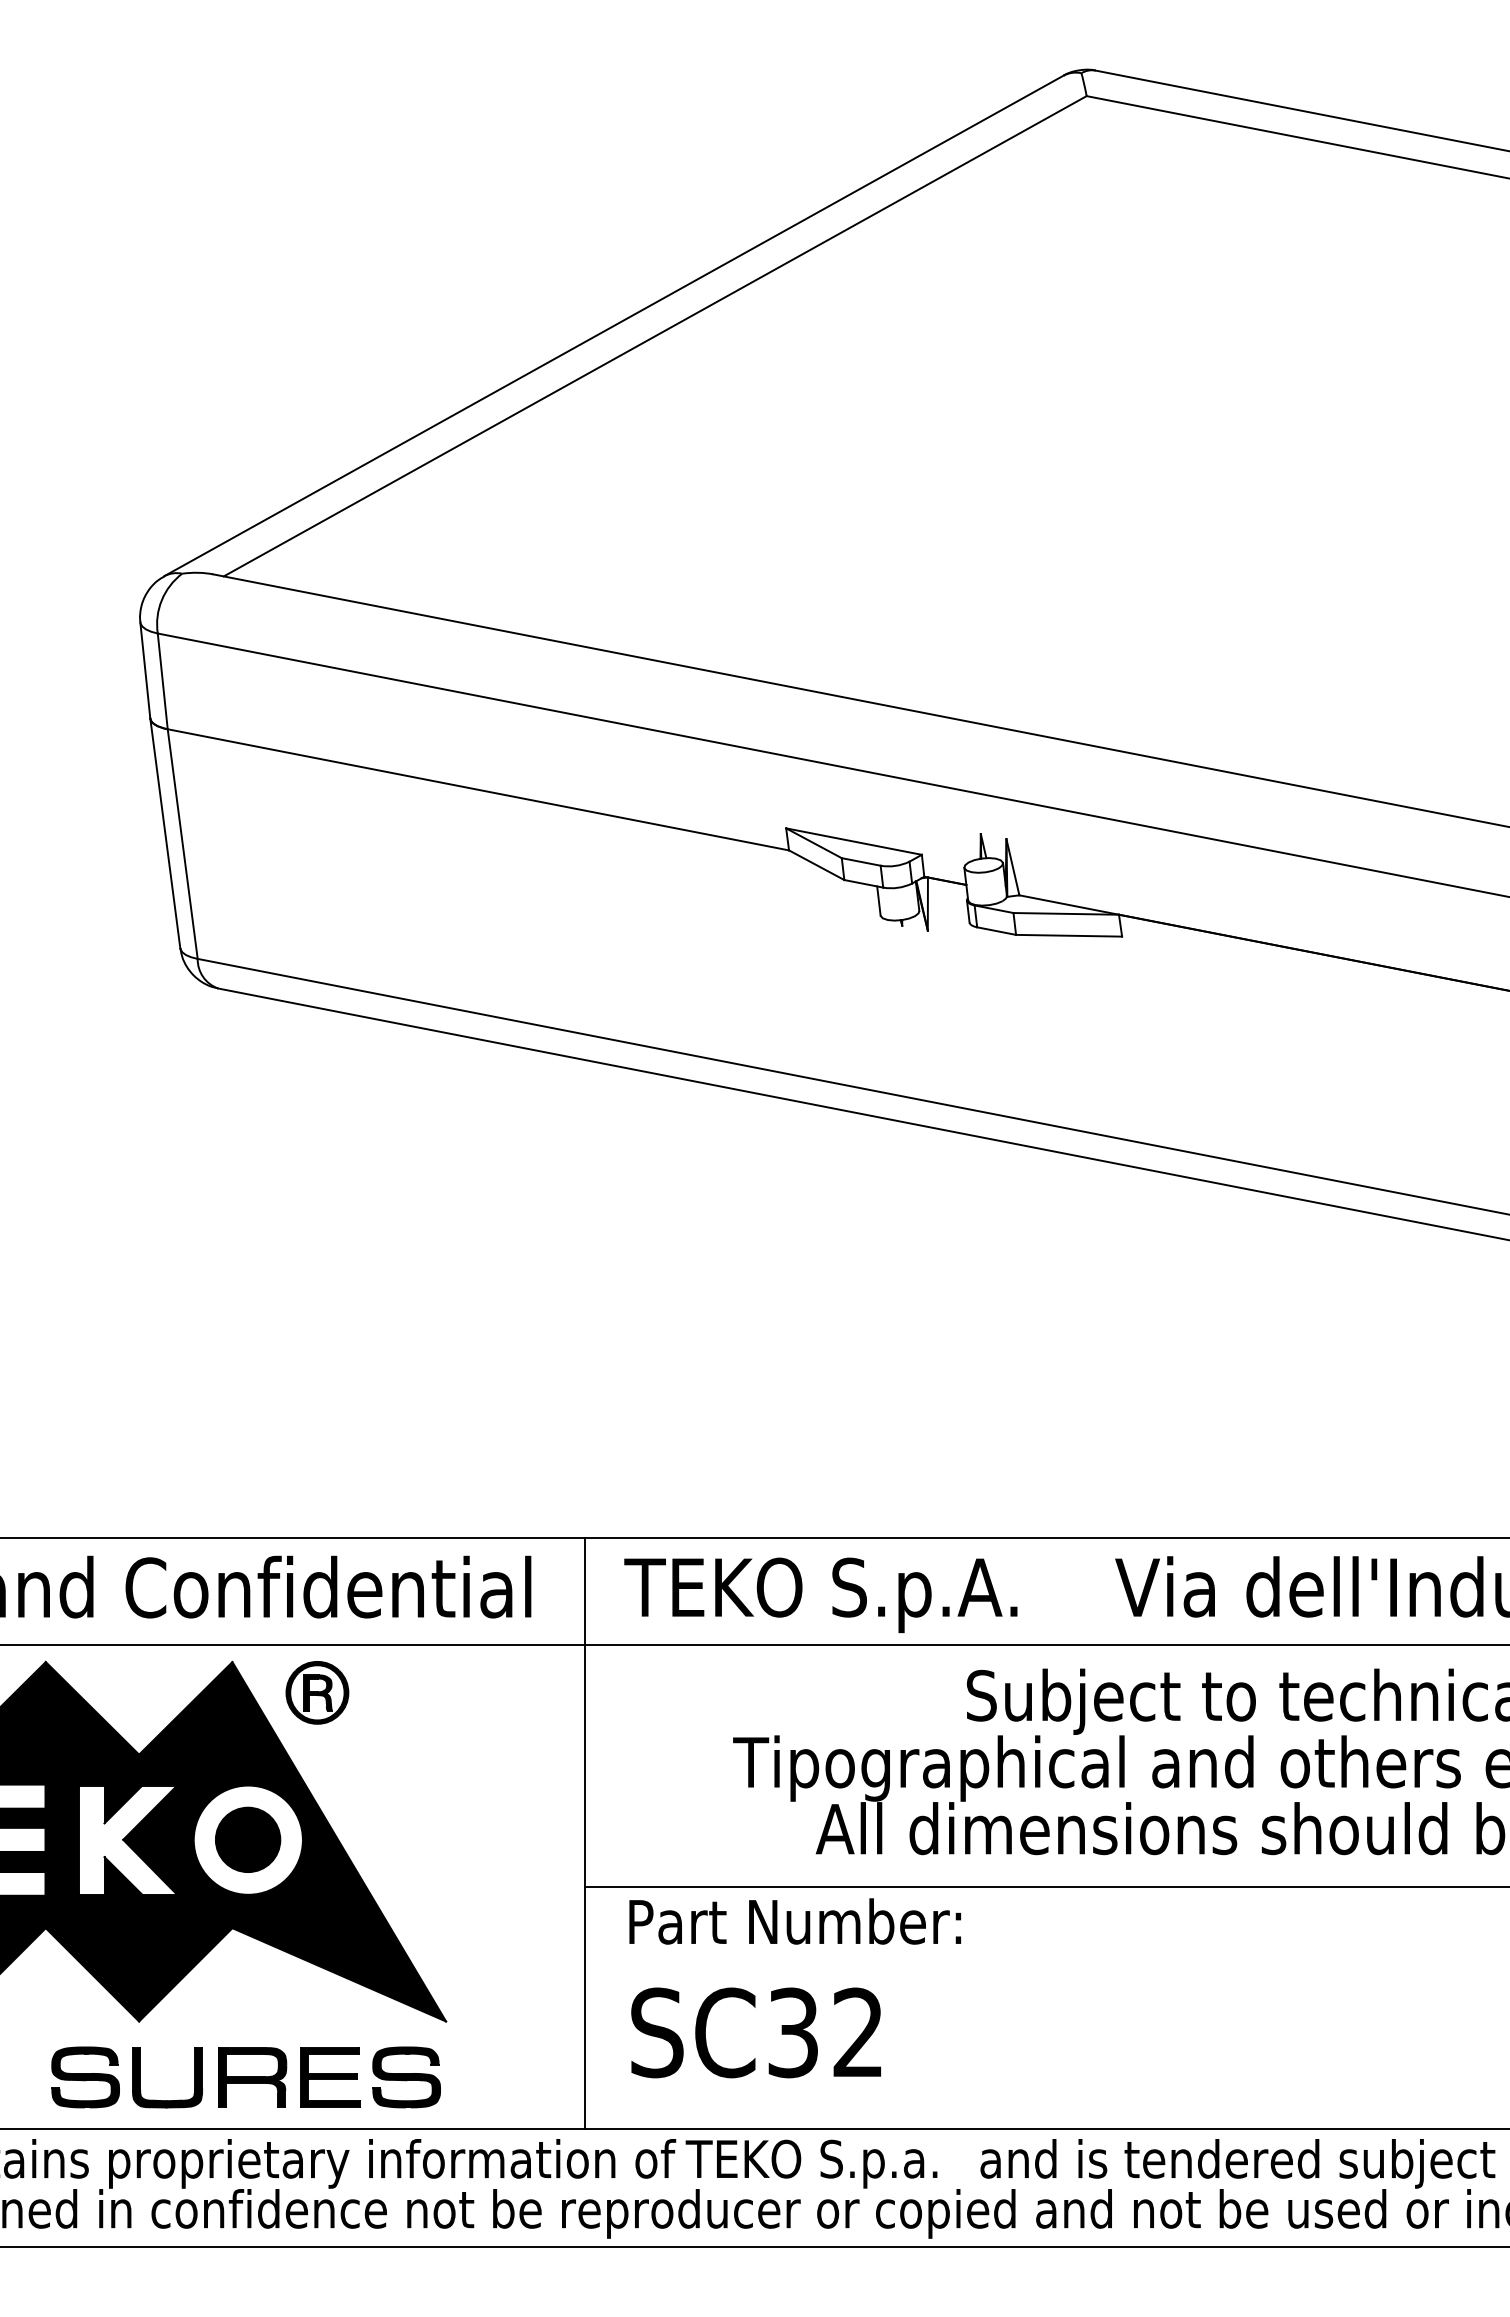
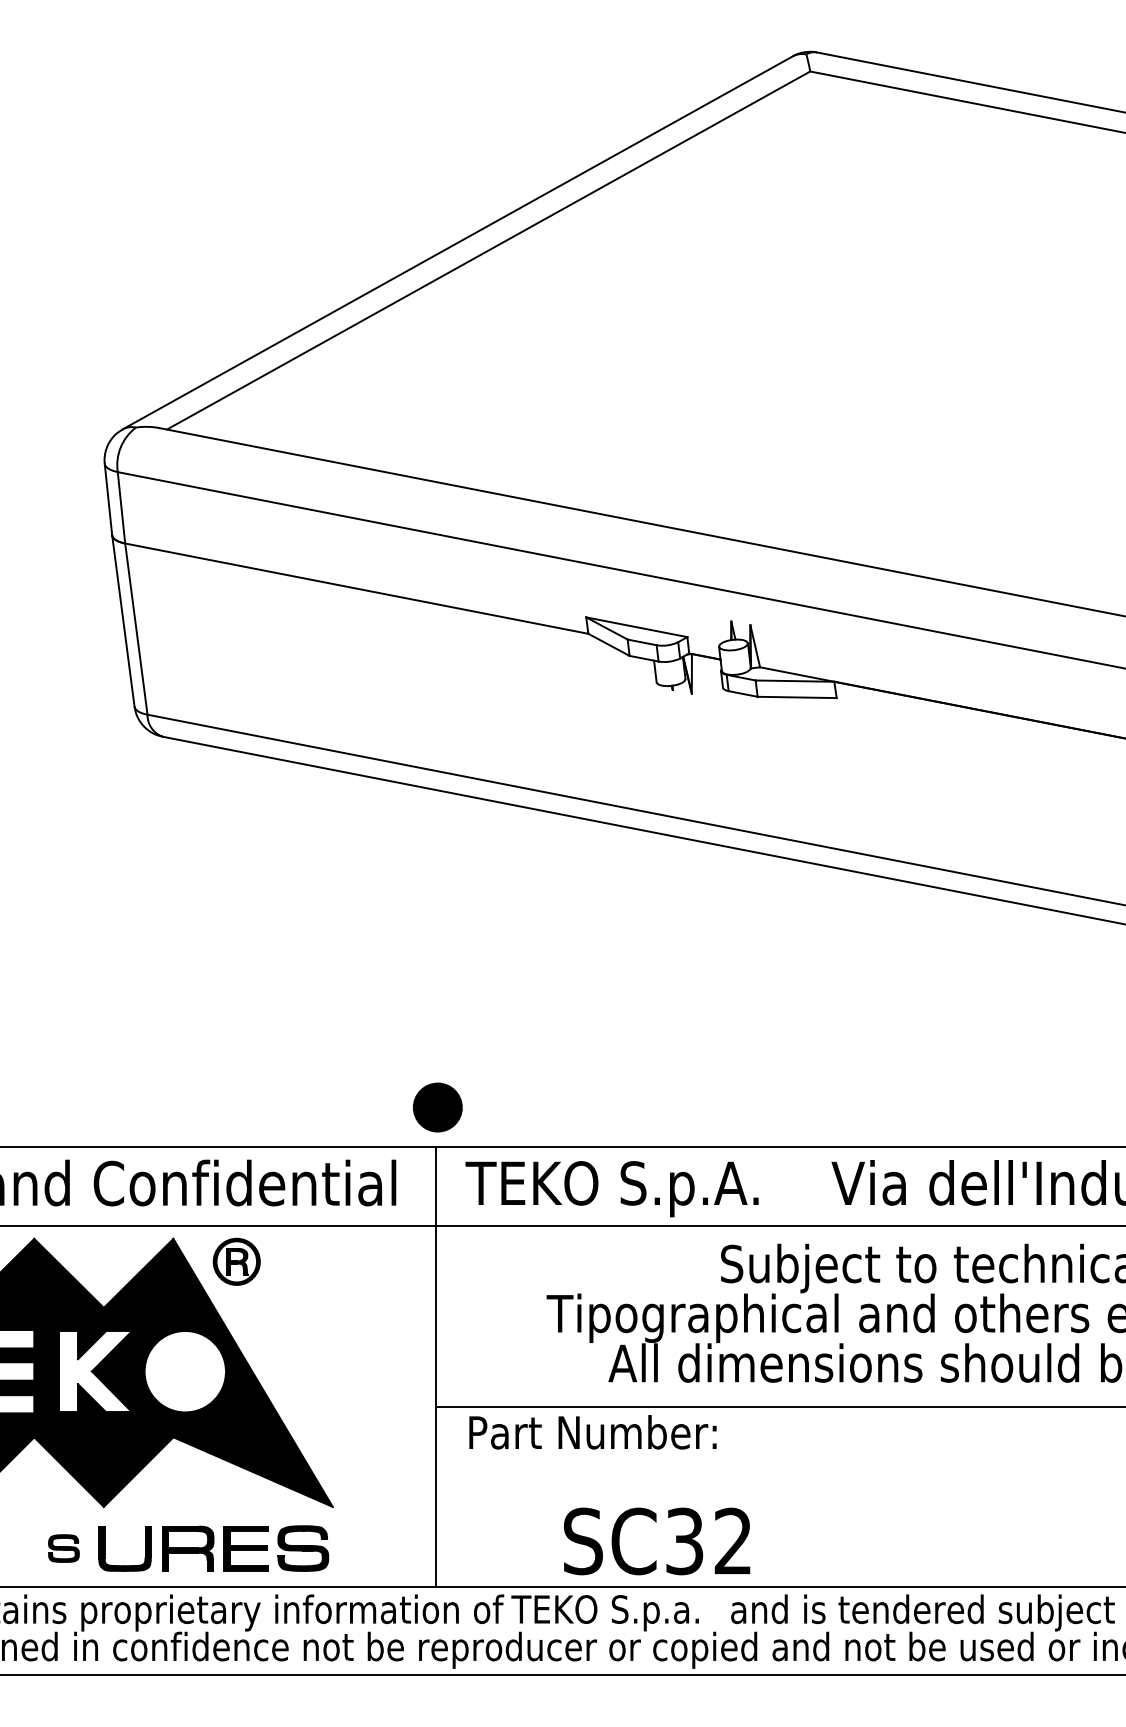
part: (248, 1839) -> (438, 1107), moved
text: (755, 2032) -> (656, 1541), moved
part: (85, 2077) -> (63, 1548), size x0.6

